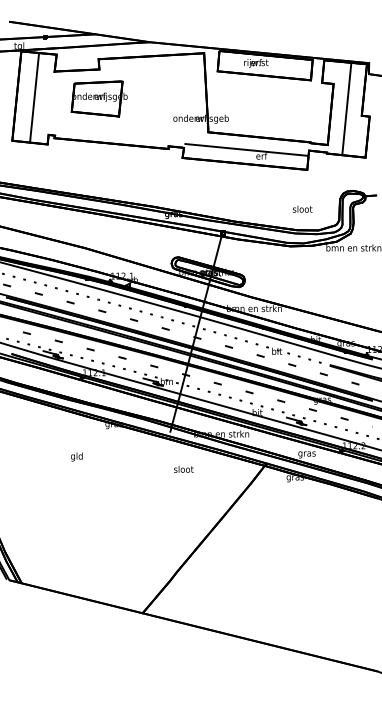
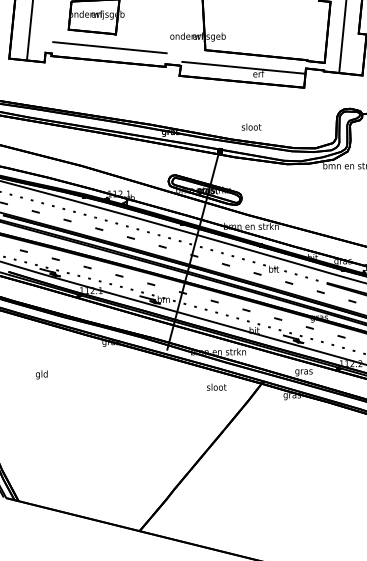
line: (112, 129) -> (109, 47), added
text: (302, 208) -> (251, 126), moved
text: (76, 456) -> (41, 374), moved
text: (183, 468) -> (216, 386), moved

